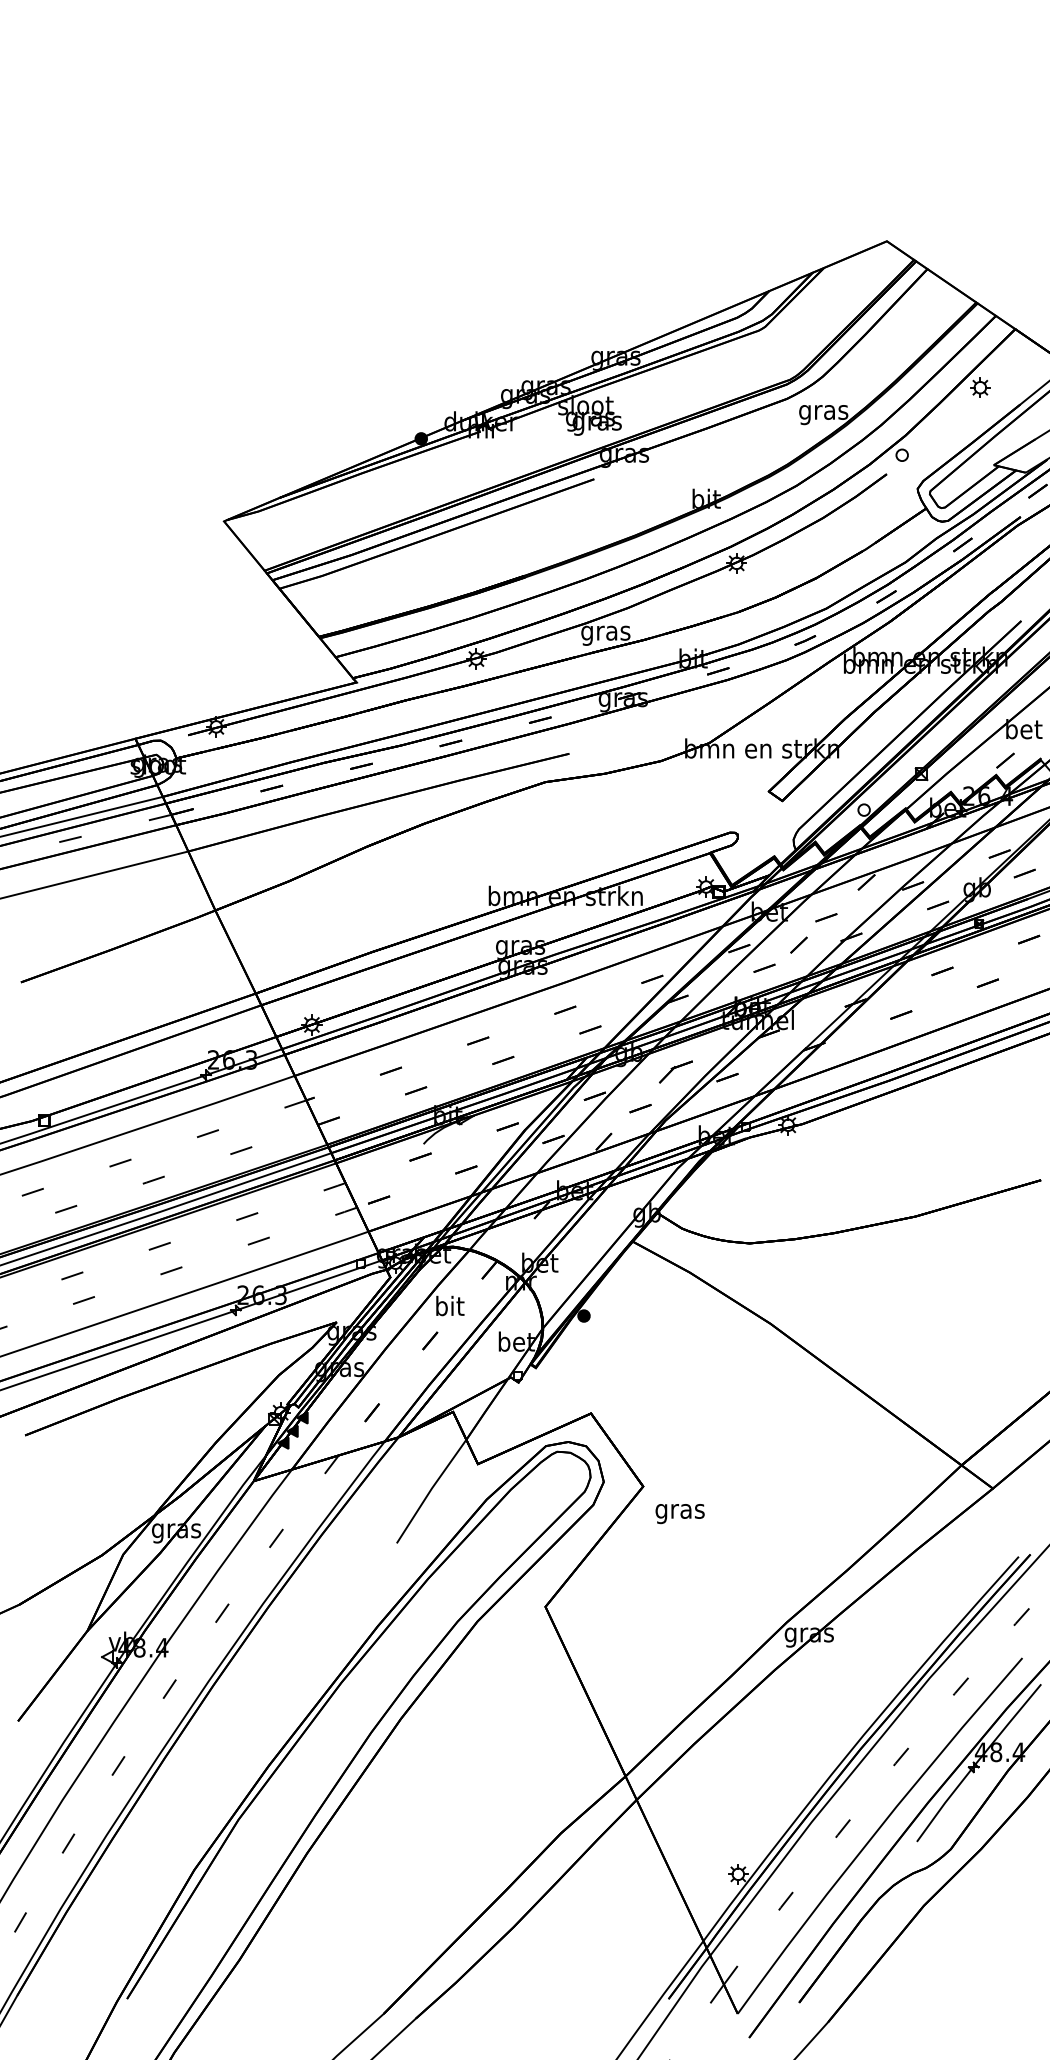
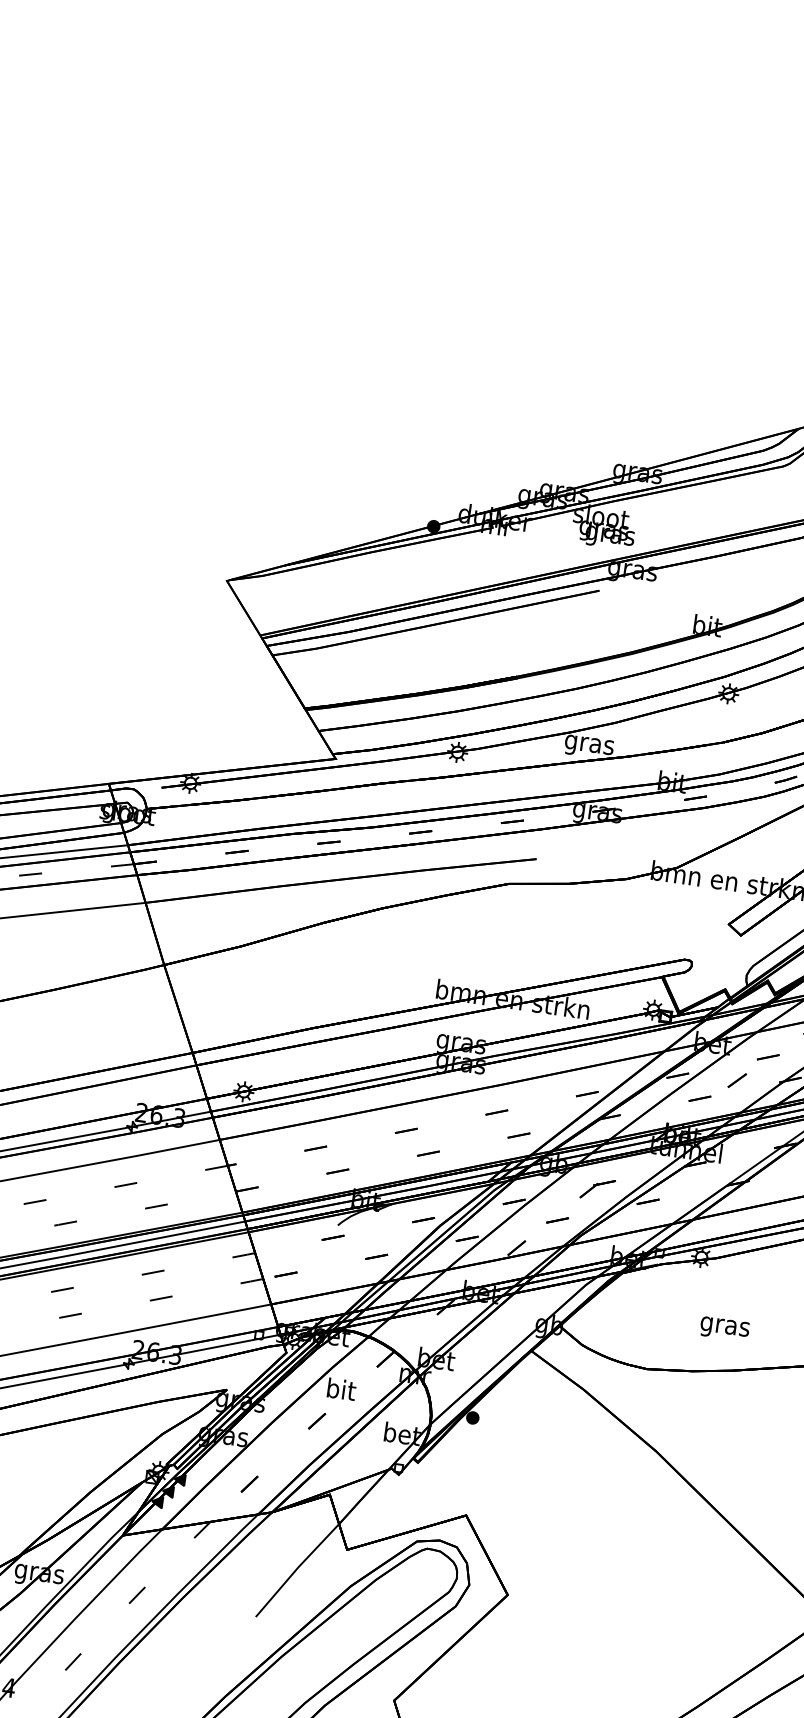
text: (679, 1514) -> (724, 1329), moved

